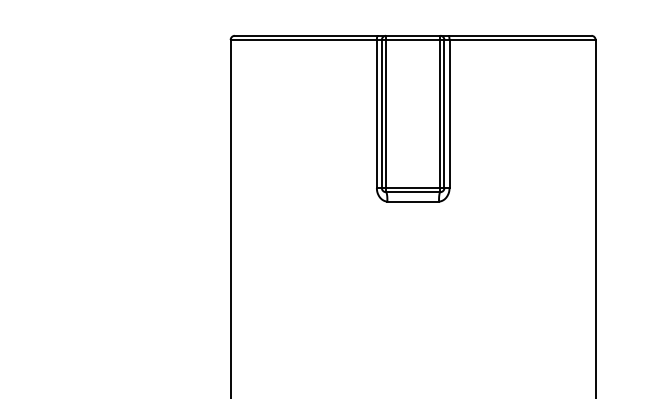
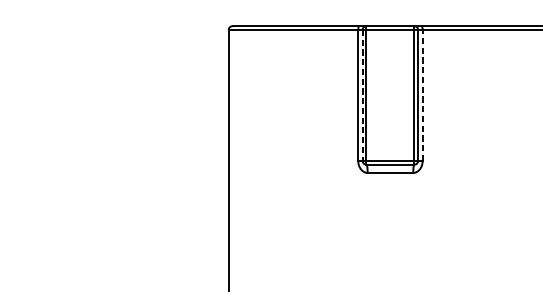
line: (449, 113) -> (422, 94), solid -> dashed
line: (381, 114) -> (362, 95), solid -> dashed

